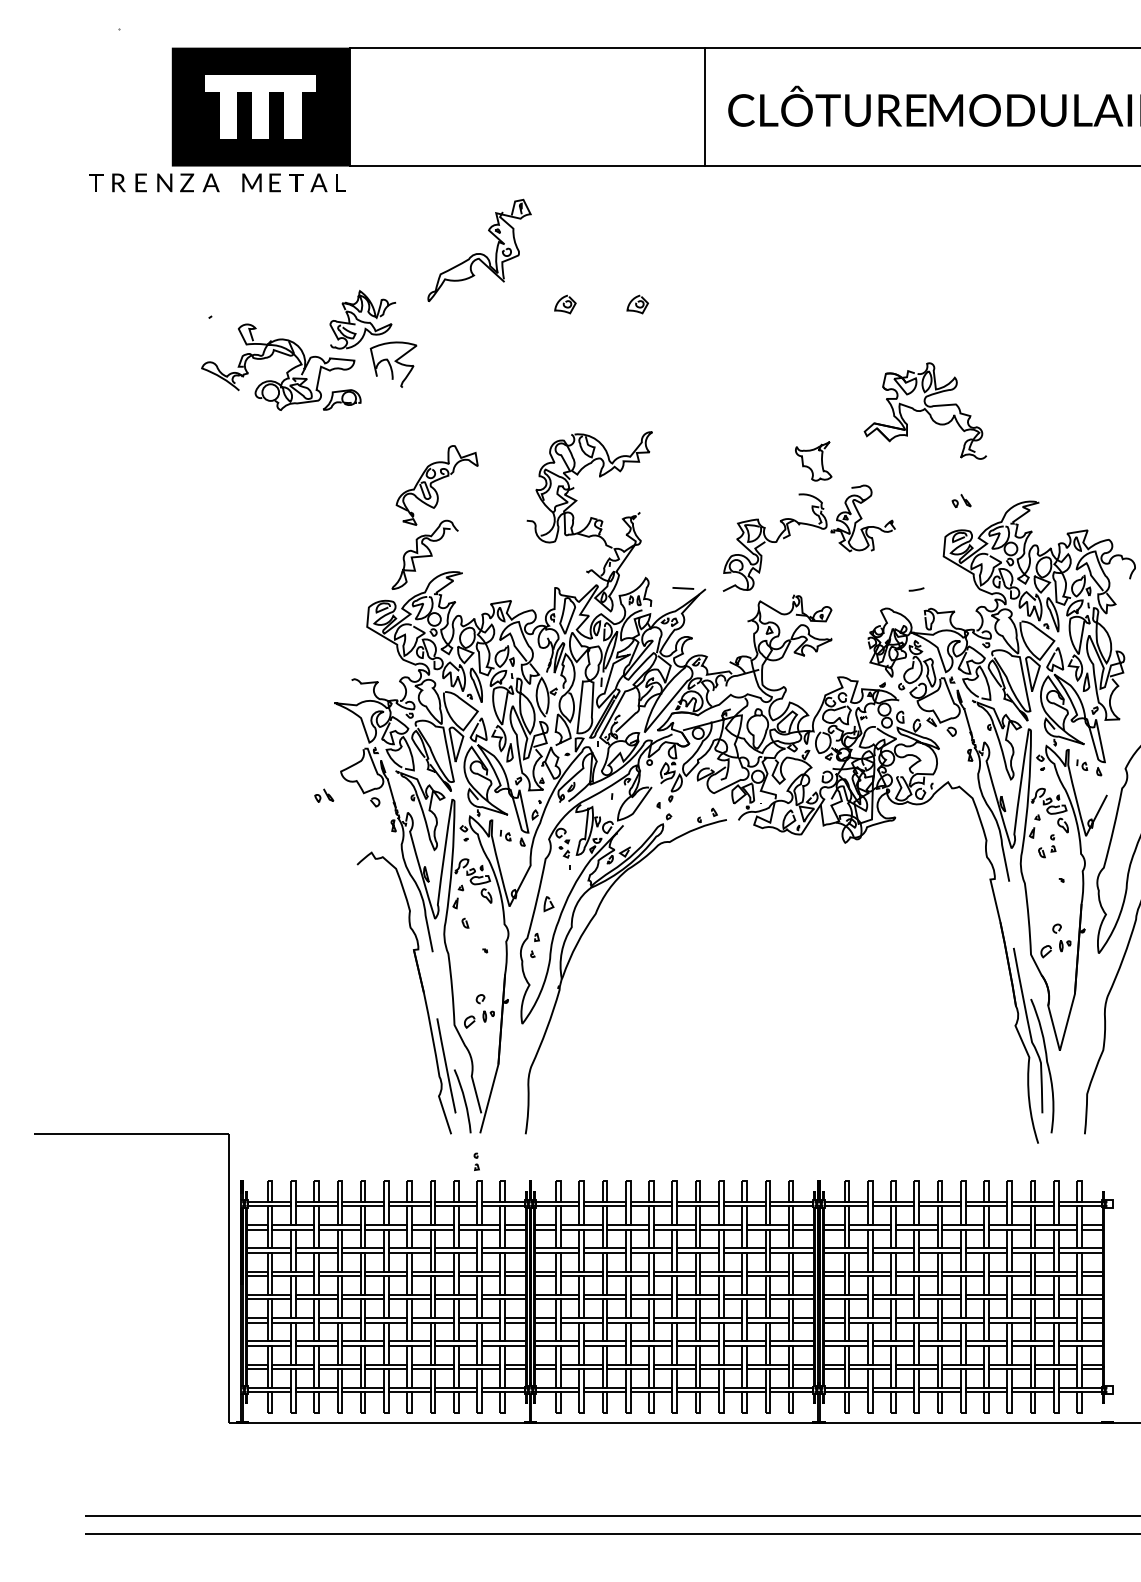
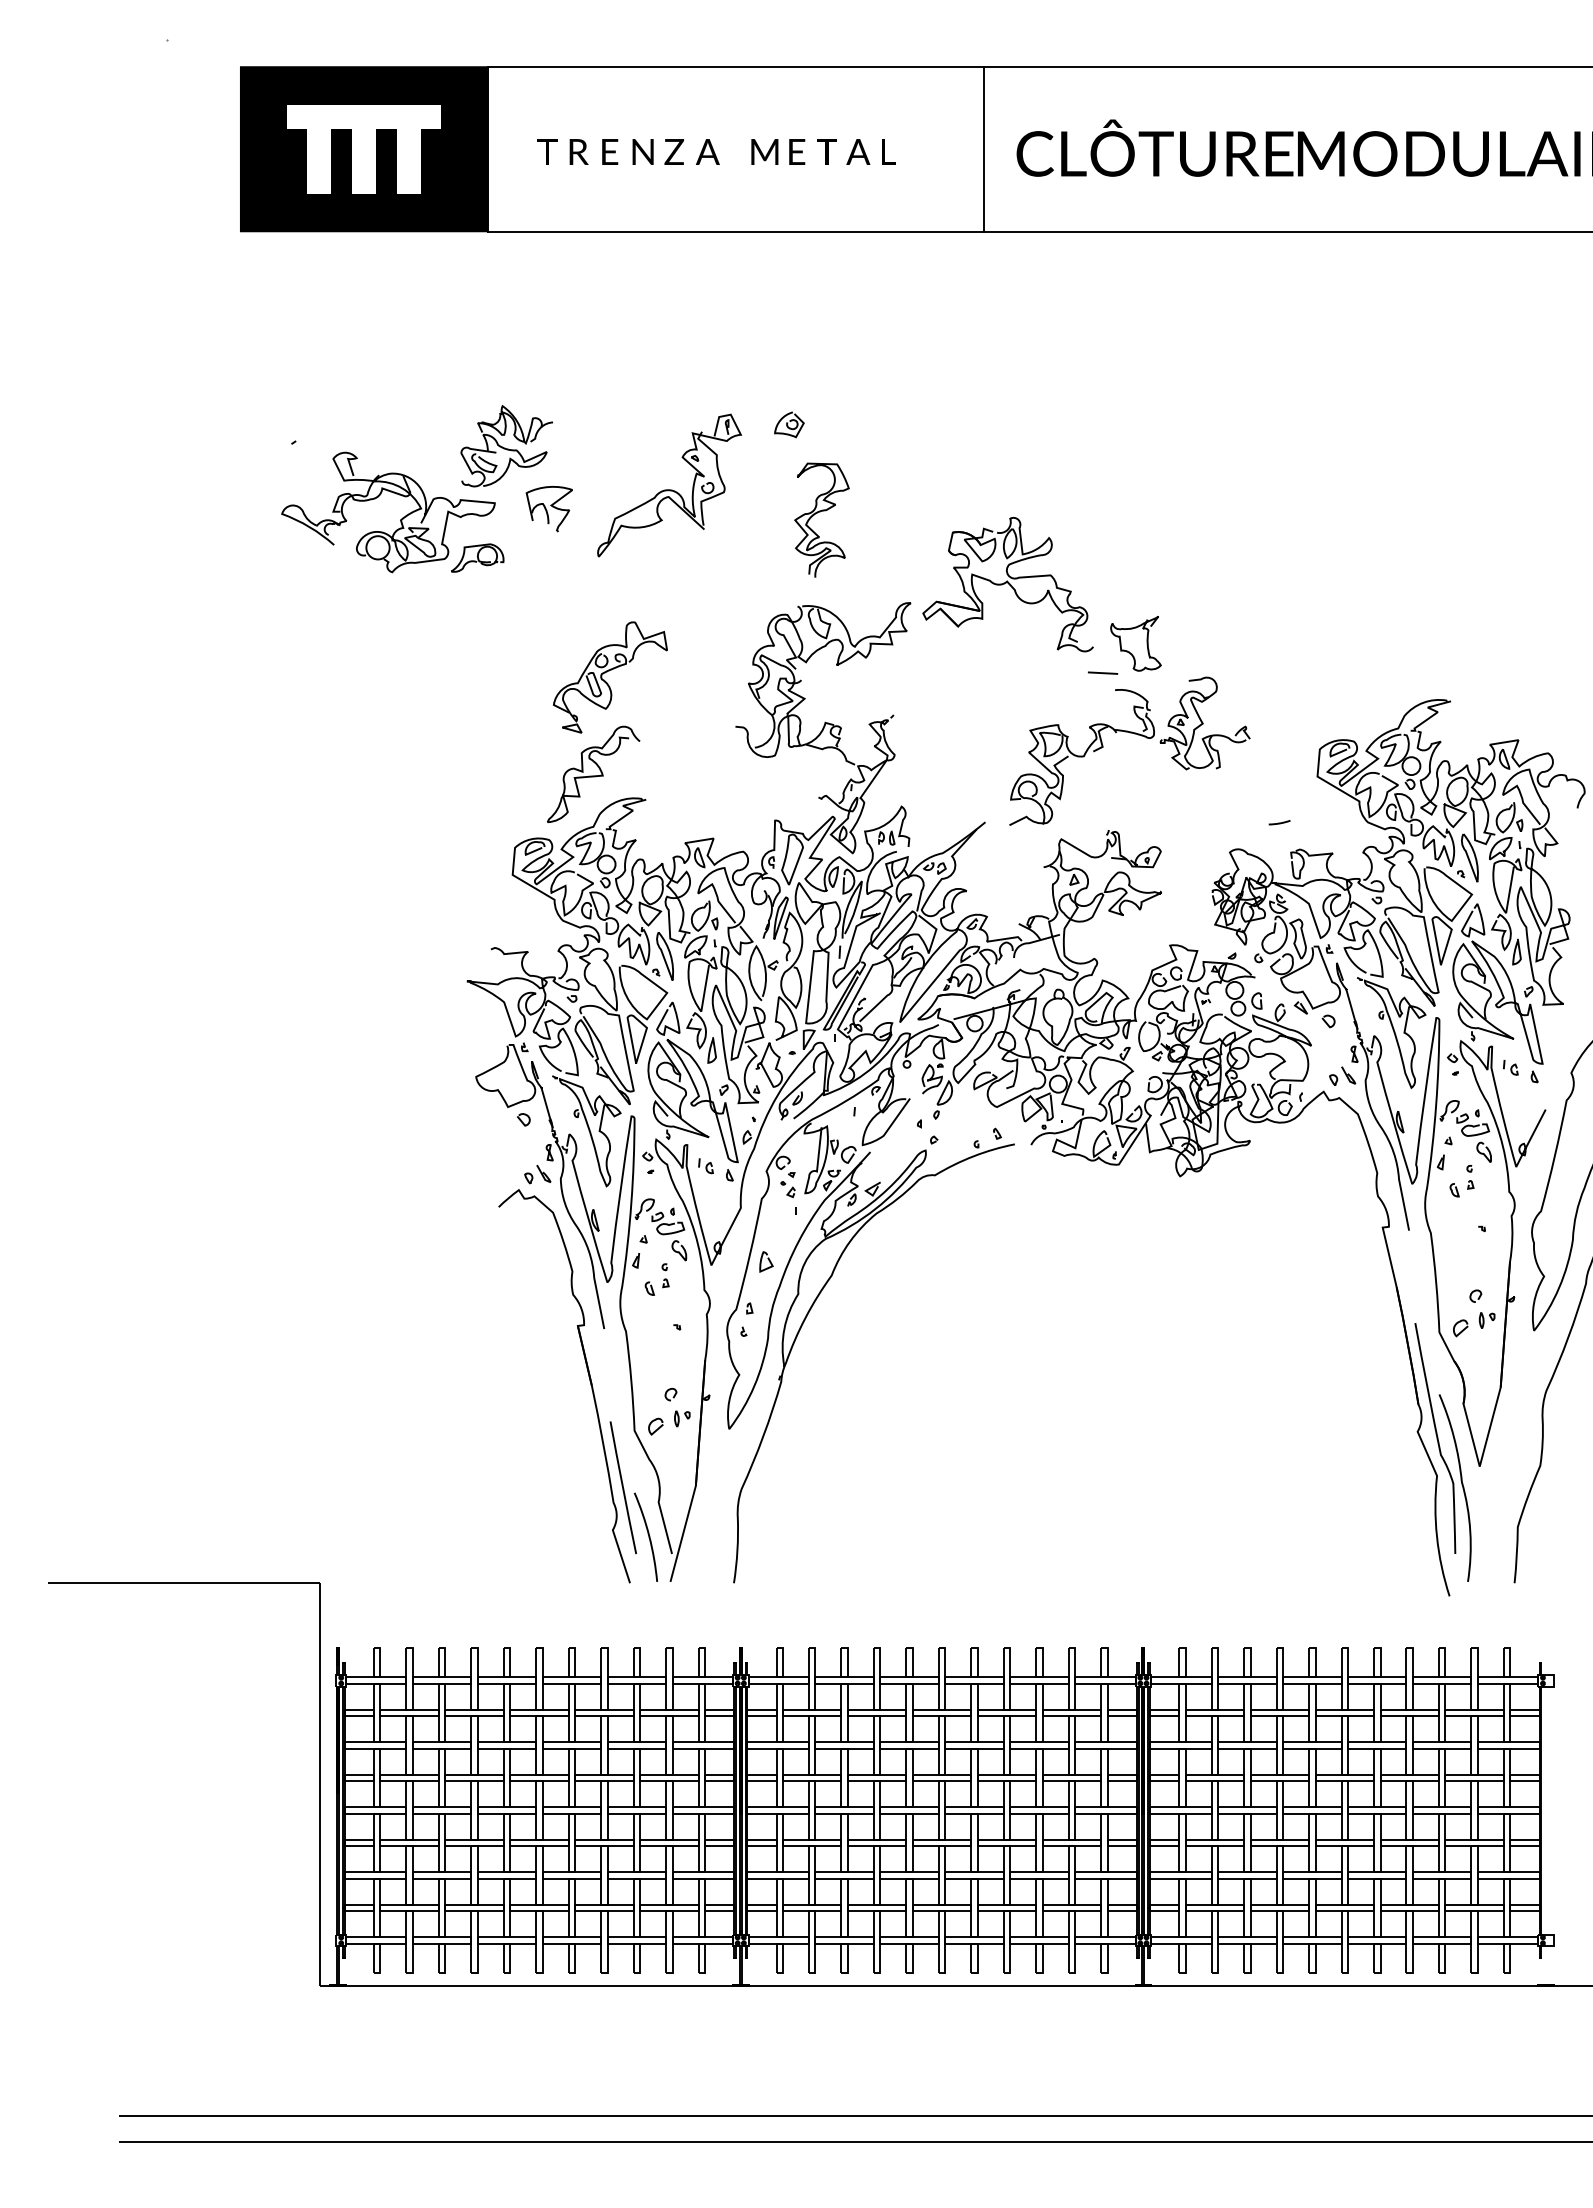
text: (217, 182) -> (716, 151), moved
part: (479, 250) -> (669, 485), moved
part: (637, 304) -> (890, 424), removed
part: (392, 365) -> (548, 509), size x0.71
part: (587, 367) -> (820, 512), added
part: (925, 411) -> (1007, 584), moved
part: (961, 500) -> (1342, 1075), moved
line: (683, 587) -> (1103, 672), moved
part: (324, 795) -> (537, 1174), moved
part: (476, 1161) -> (665, 1275), moved

